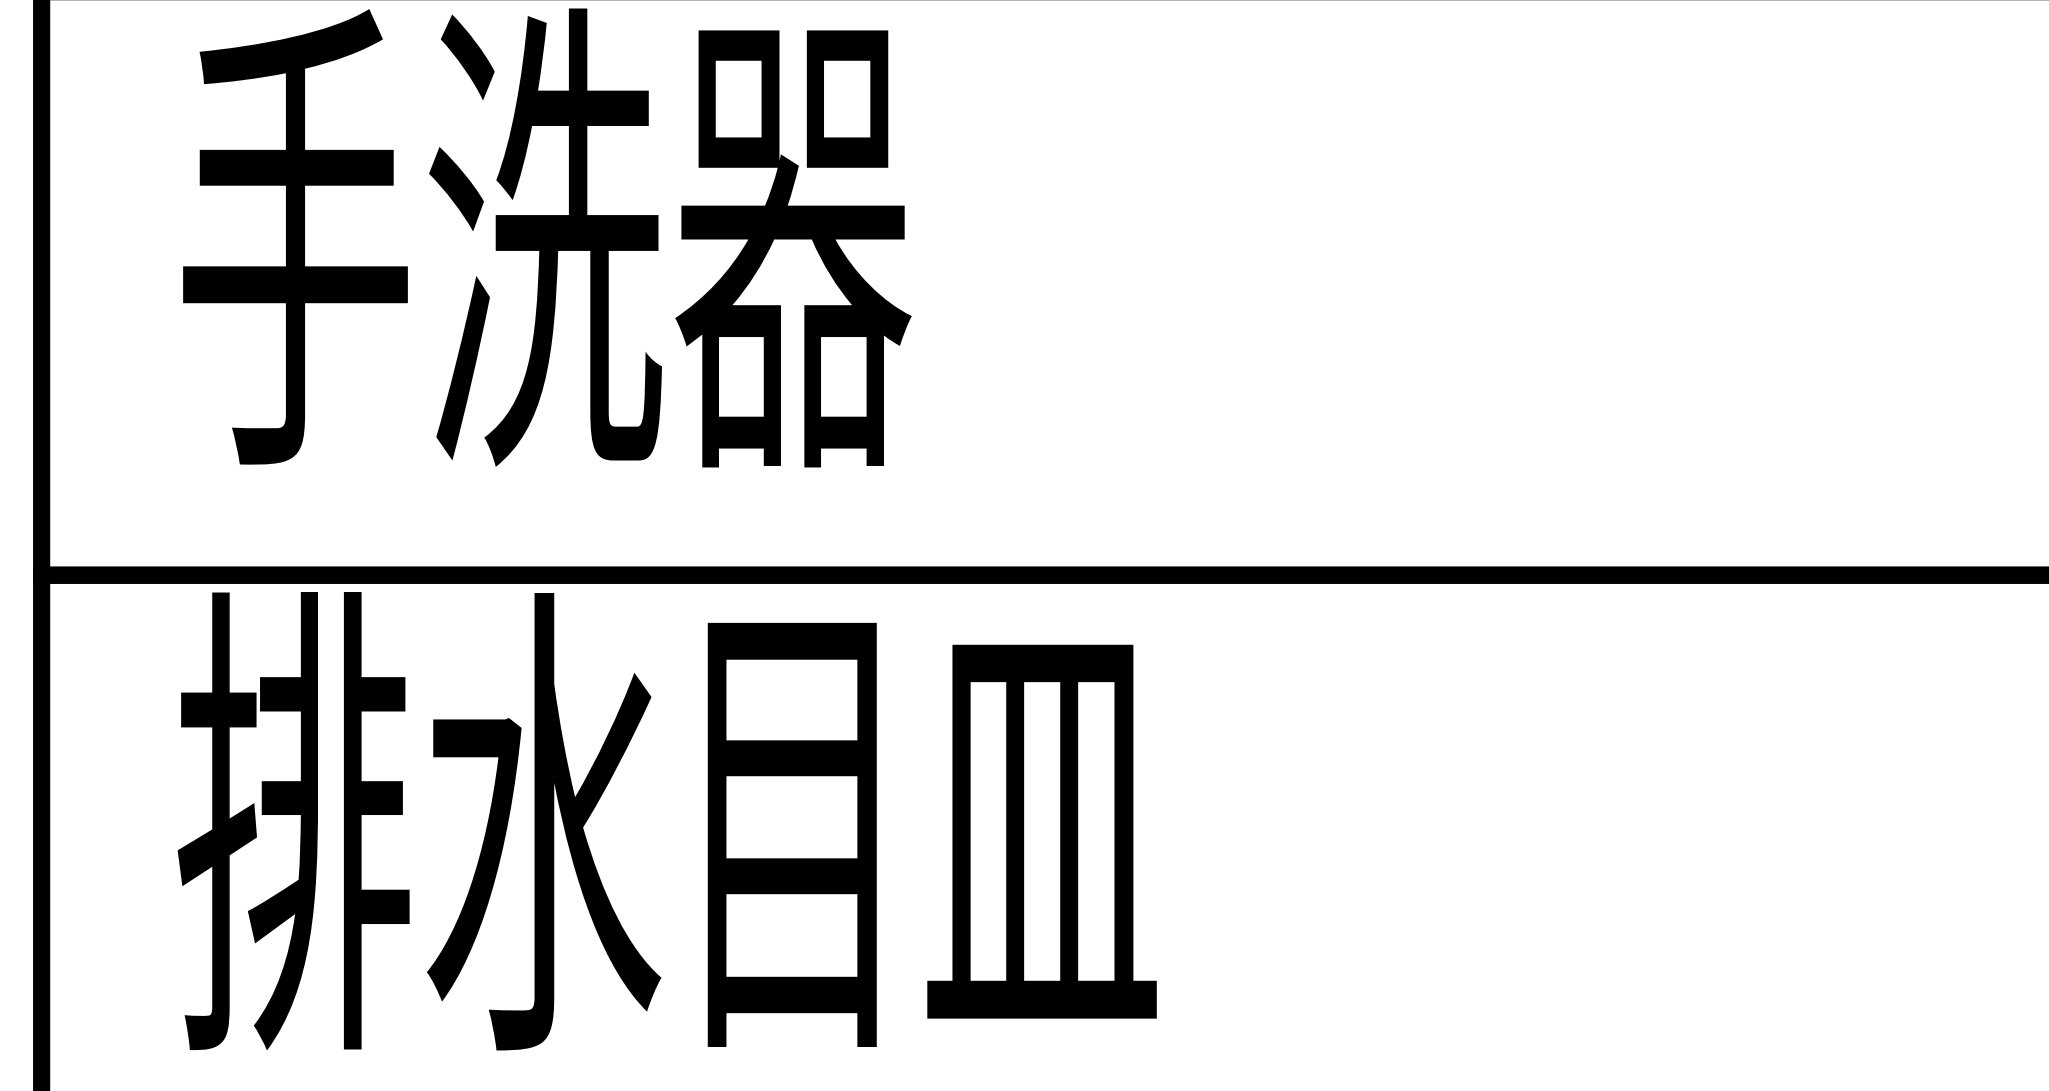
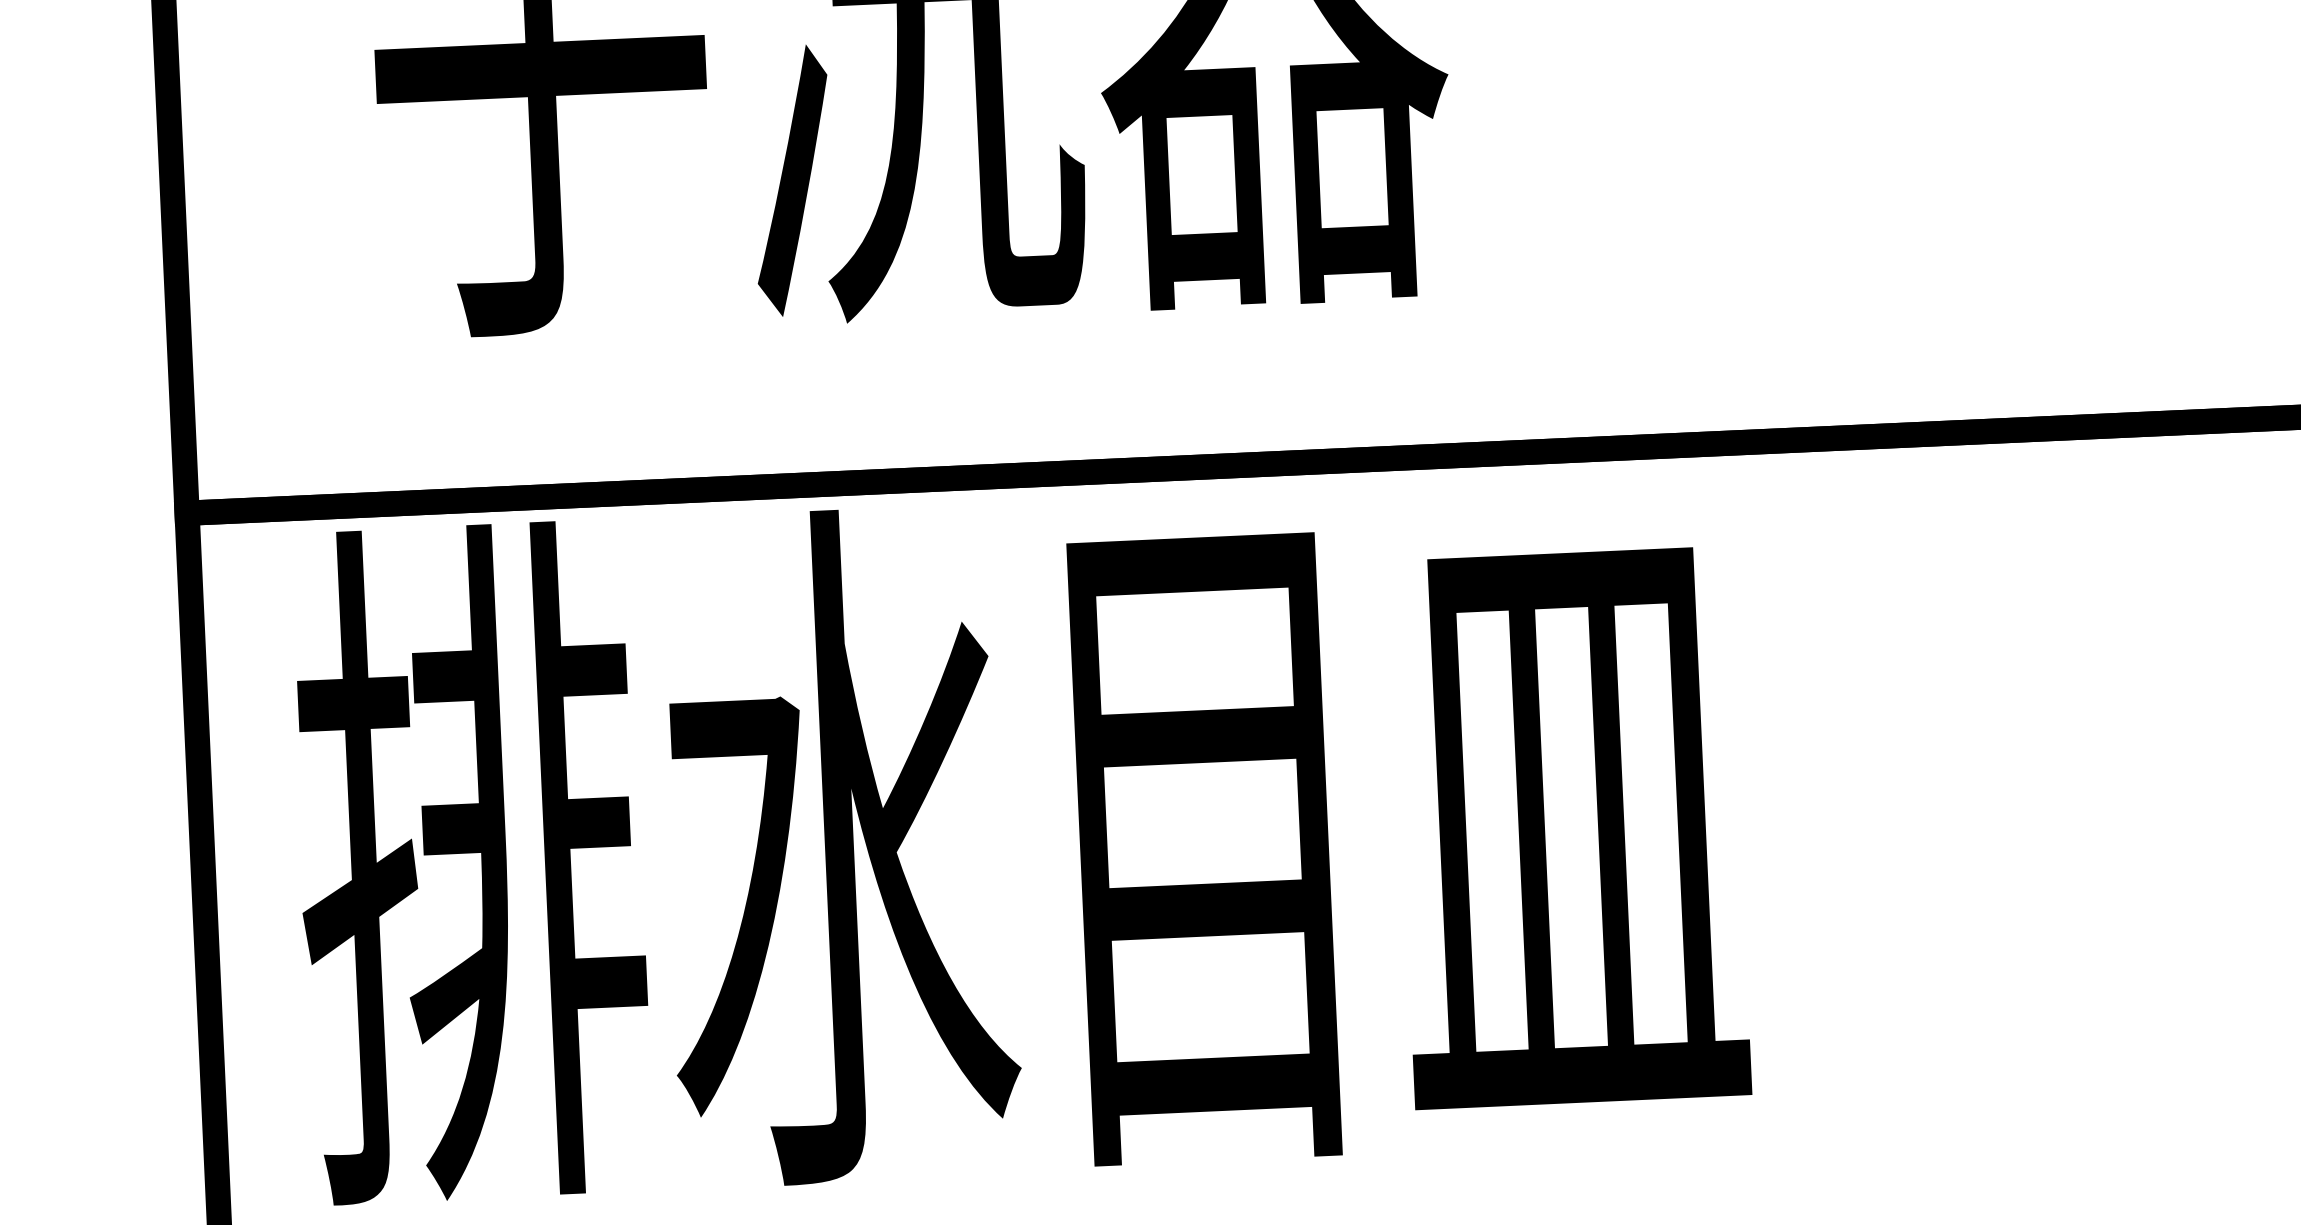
text: (666, 821) -> (1018, 838), moved

